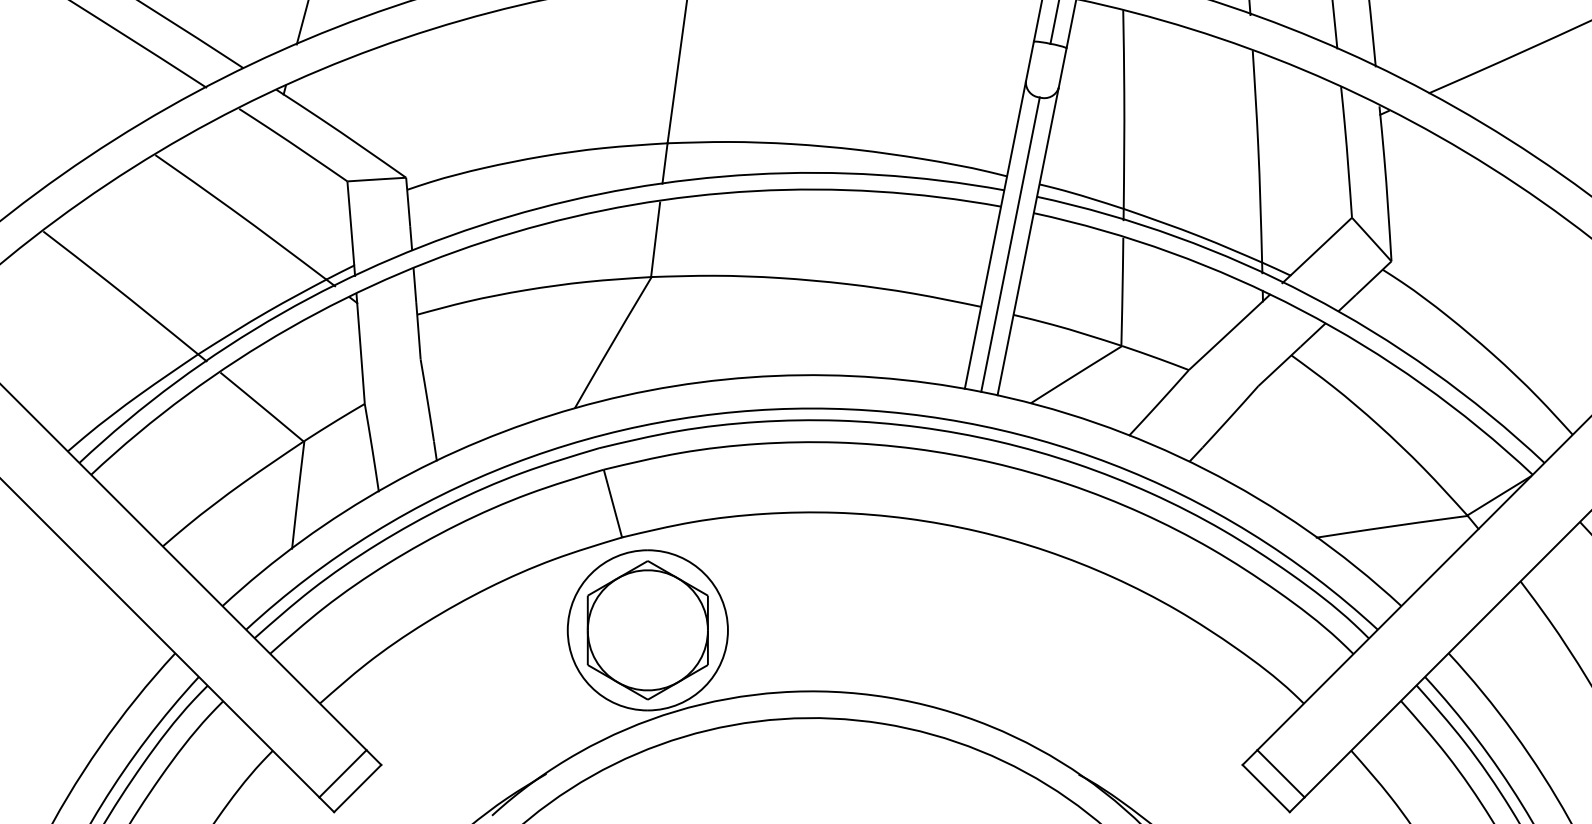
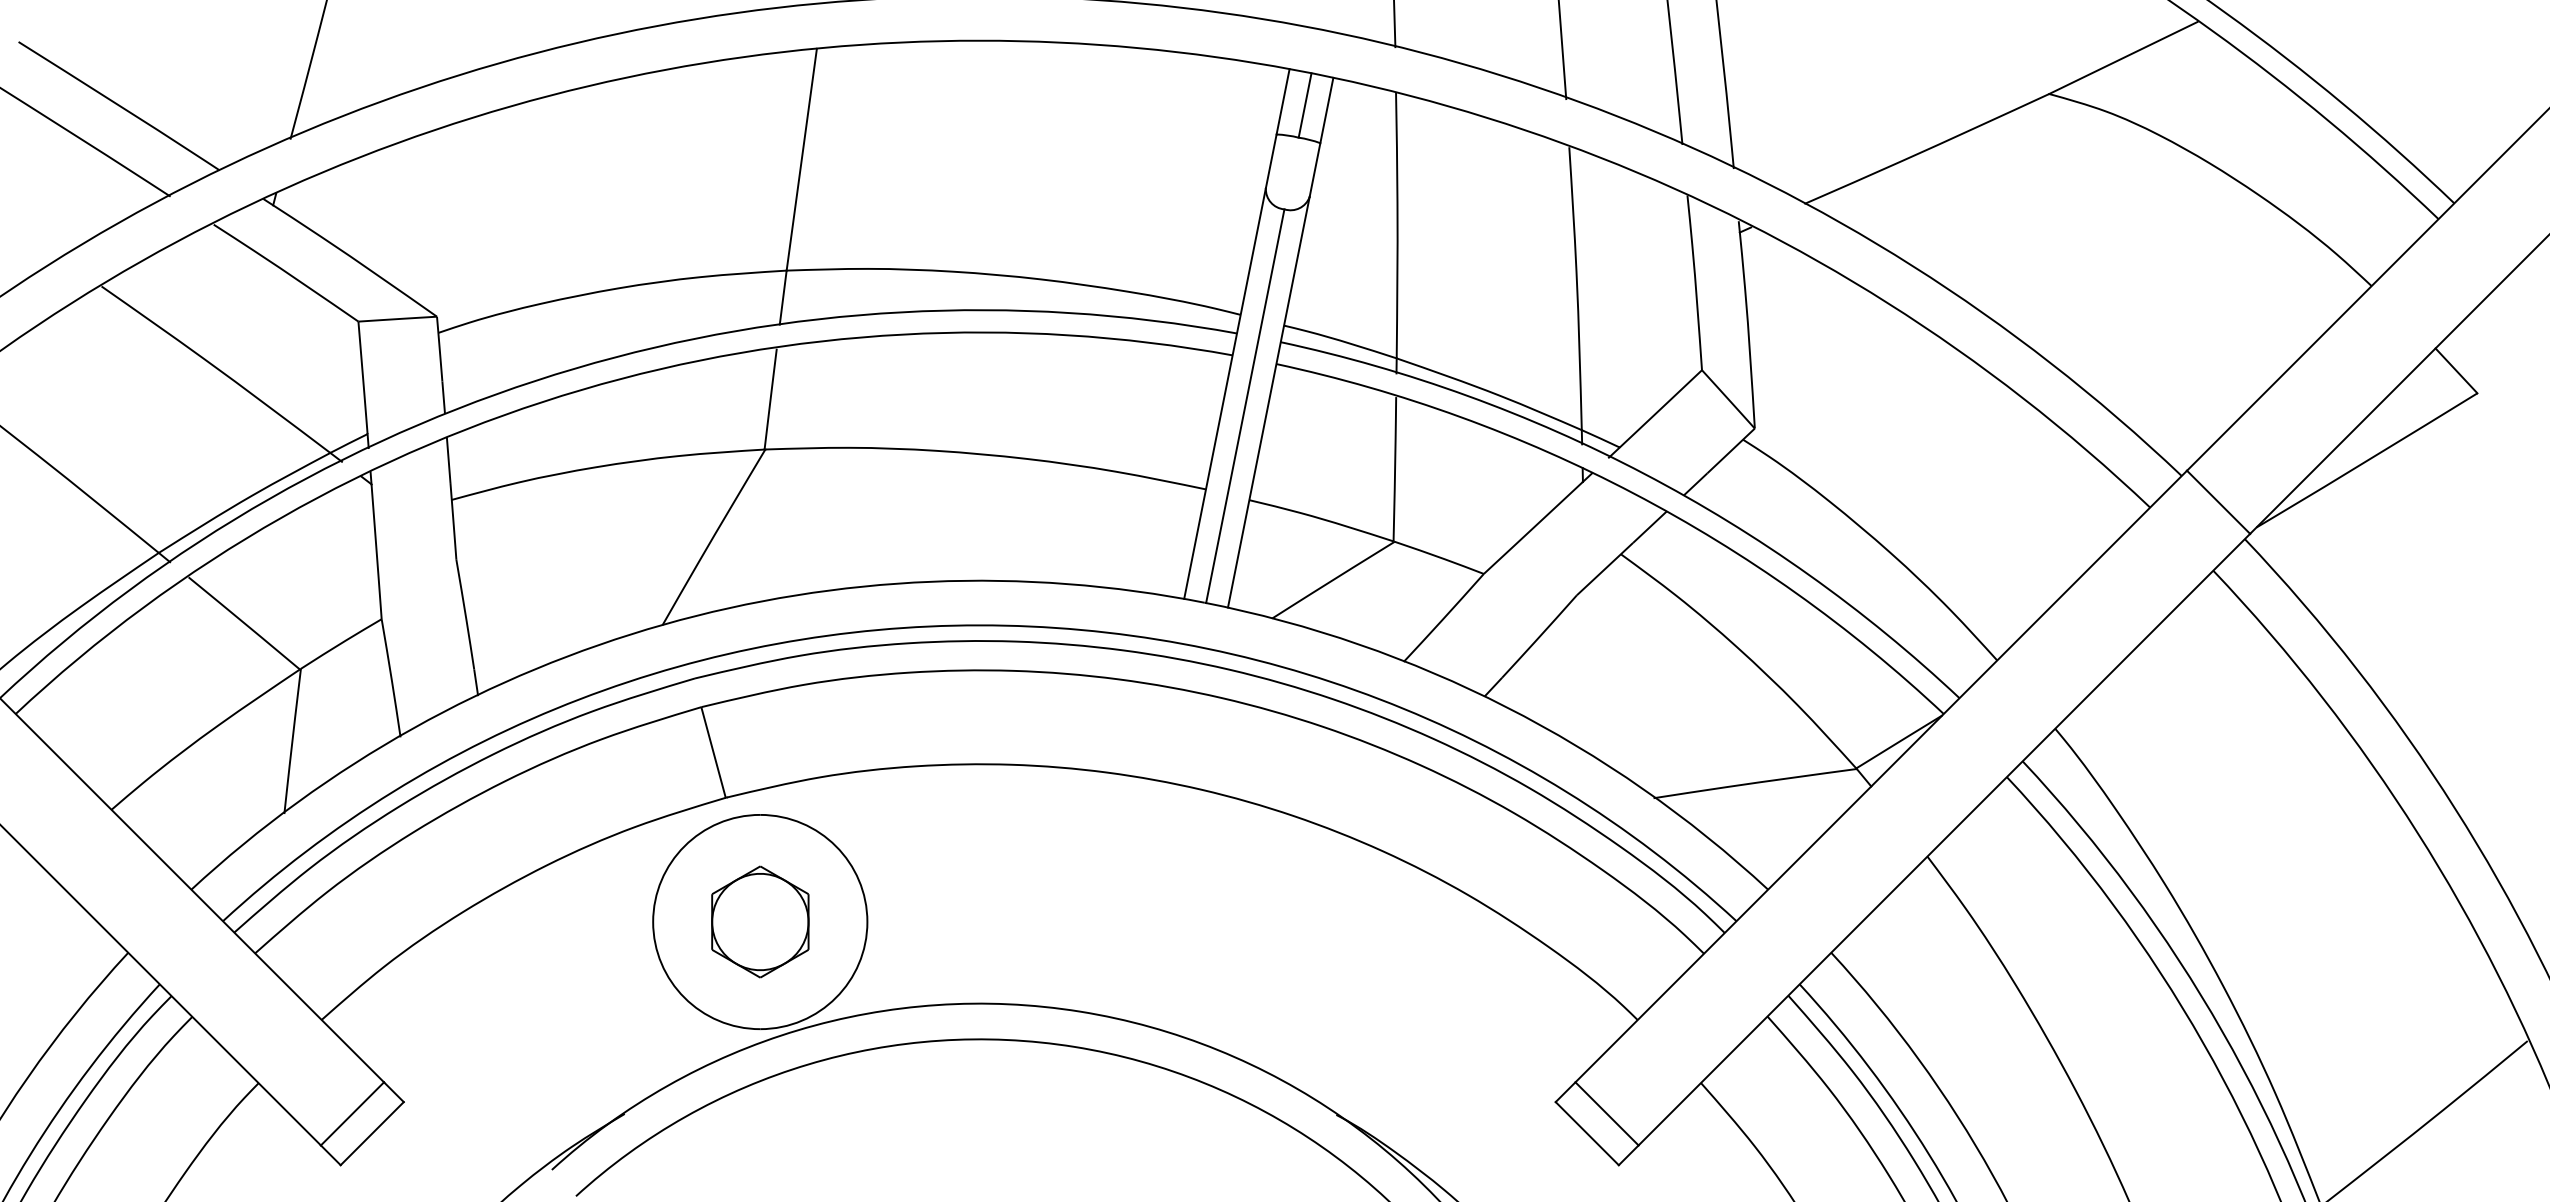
part: (648, 629) -> (760, 921), size x0.6

